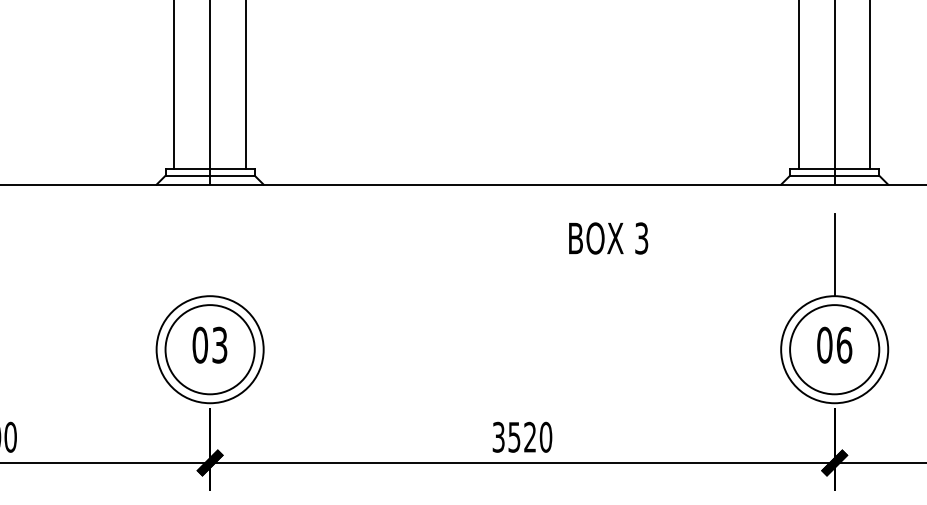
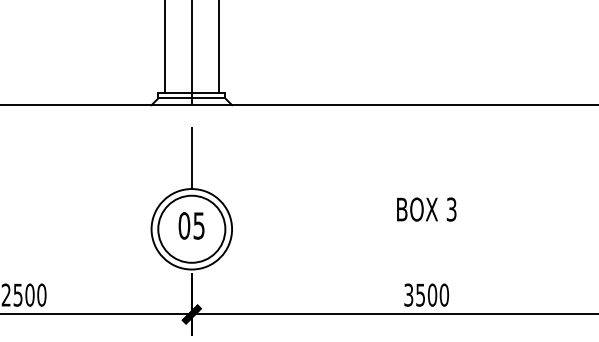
text: (608, 238) -> (426, 209), moved
line: (210, 255) -> (192, 158), added
text: (219, 344) -> (198, 225), 03 -> 05
text: (530, 437) -> (432, 295), 3520 -> 3500

